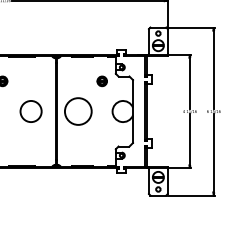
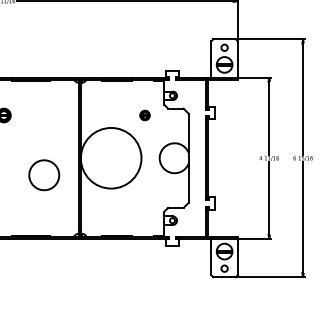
part: (101, 81) -> (144, 115), size x0.7
circle: (31, 111) -> (44, 175), moved
circle: (78, 111) -> (111, 158), size x1.6

